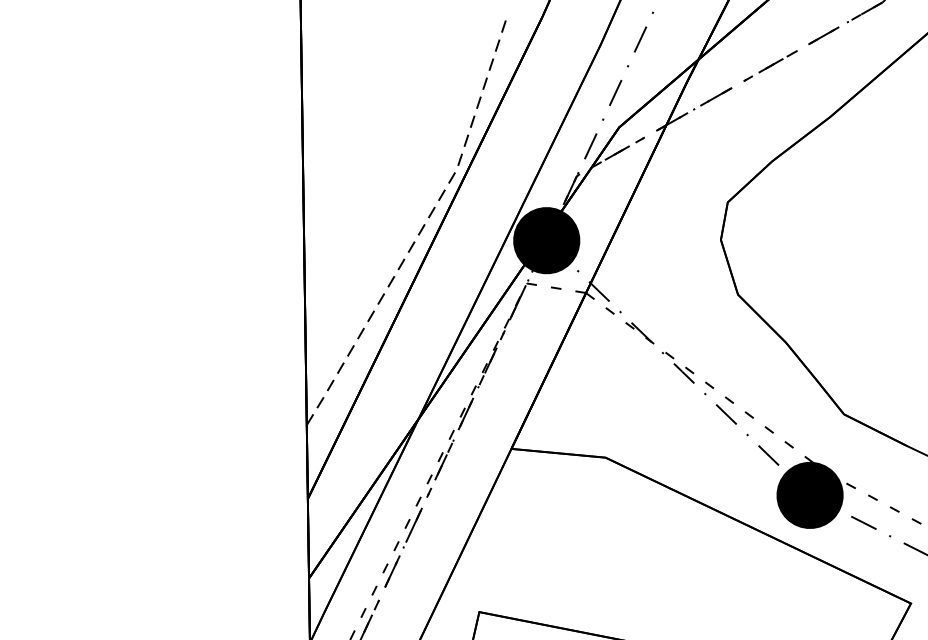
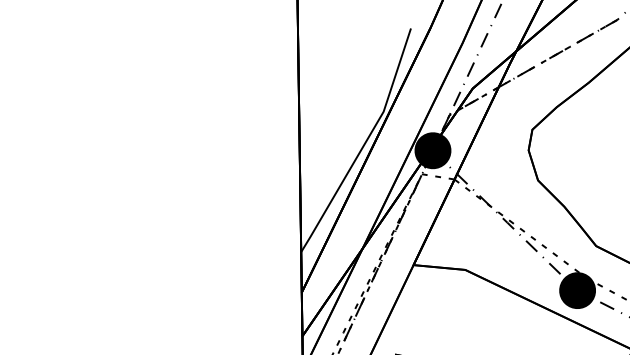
line: (422, 229) -> (364, 144), dashed -> solid

